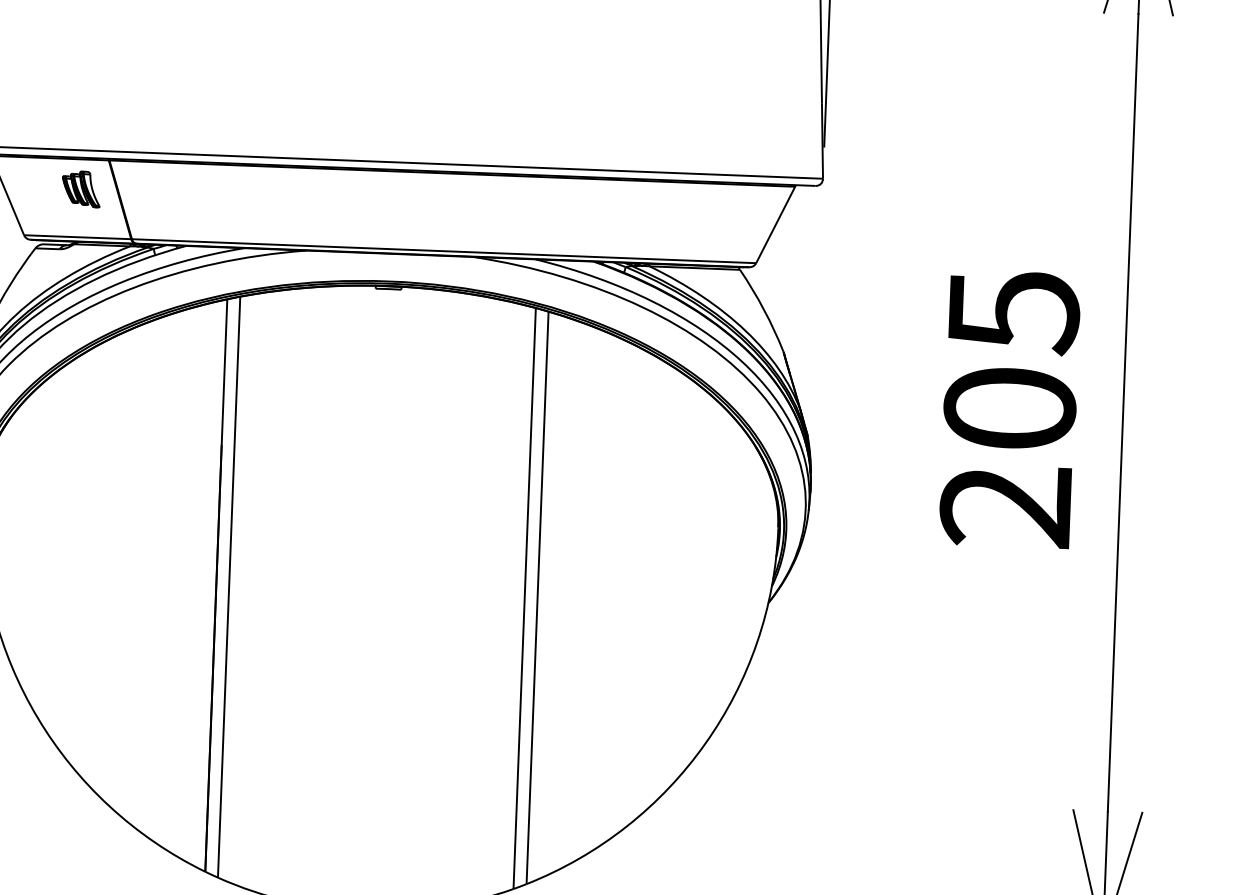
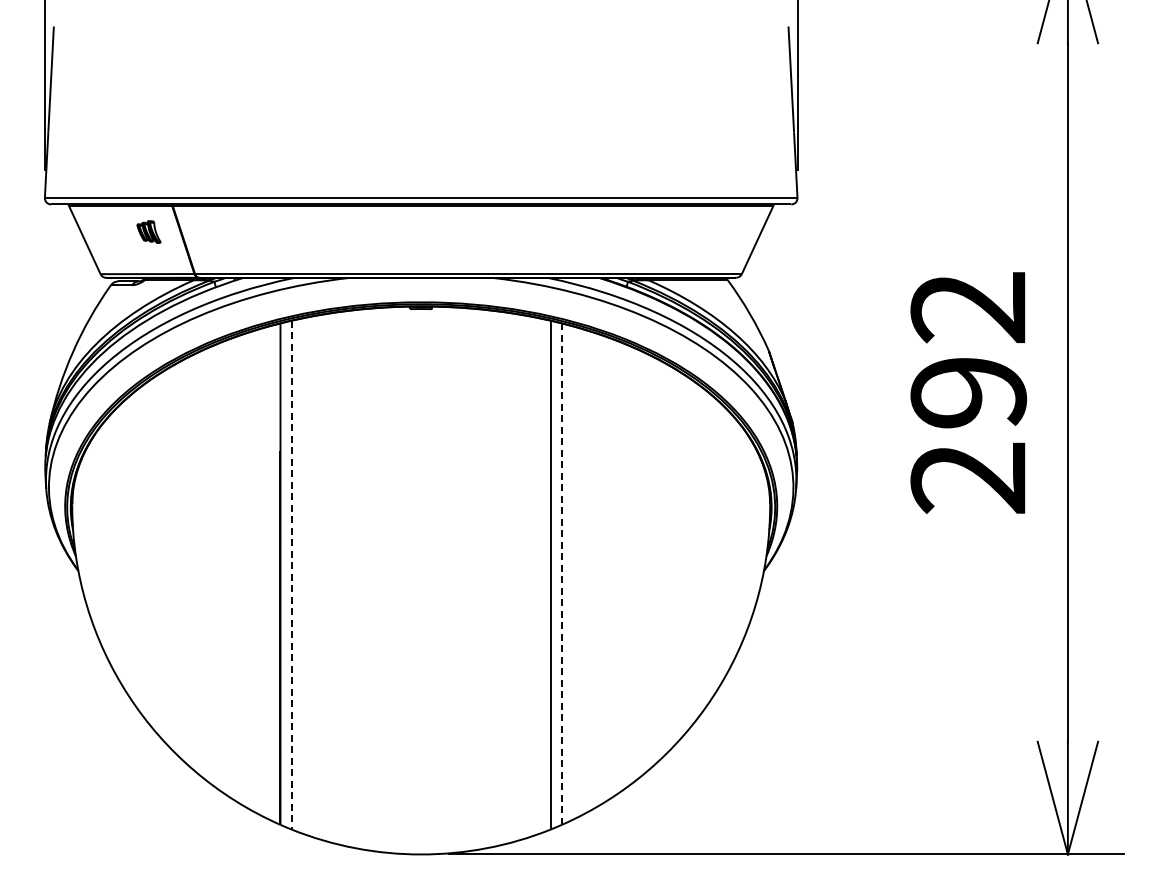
part: (80, 188) -> (148, 231), size x0.7
text: (1011, 360) -> (968, 350), 205 -> 292
line: (228, 587) -> (291, 575), solid -> dashed
line: (537, 598) -> (561, 574), solid -> dashed

